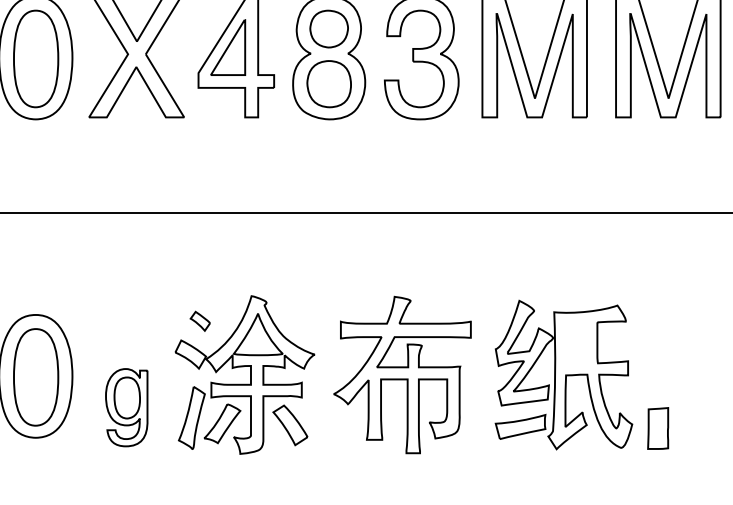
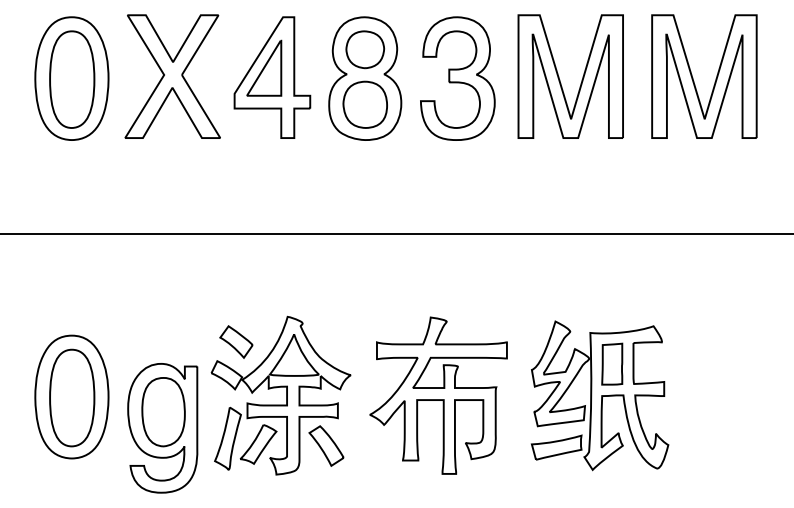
part: (200, 320) -> (236, 341), size x1.67
part: (126, 407) -> (162, 428), size x1.67
part: (658, 427) -> (612, 363), moved

